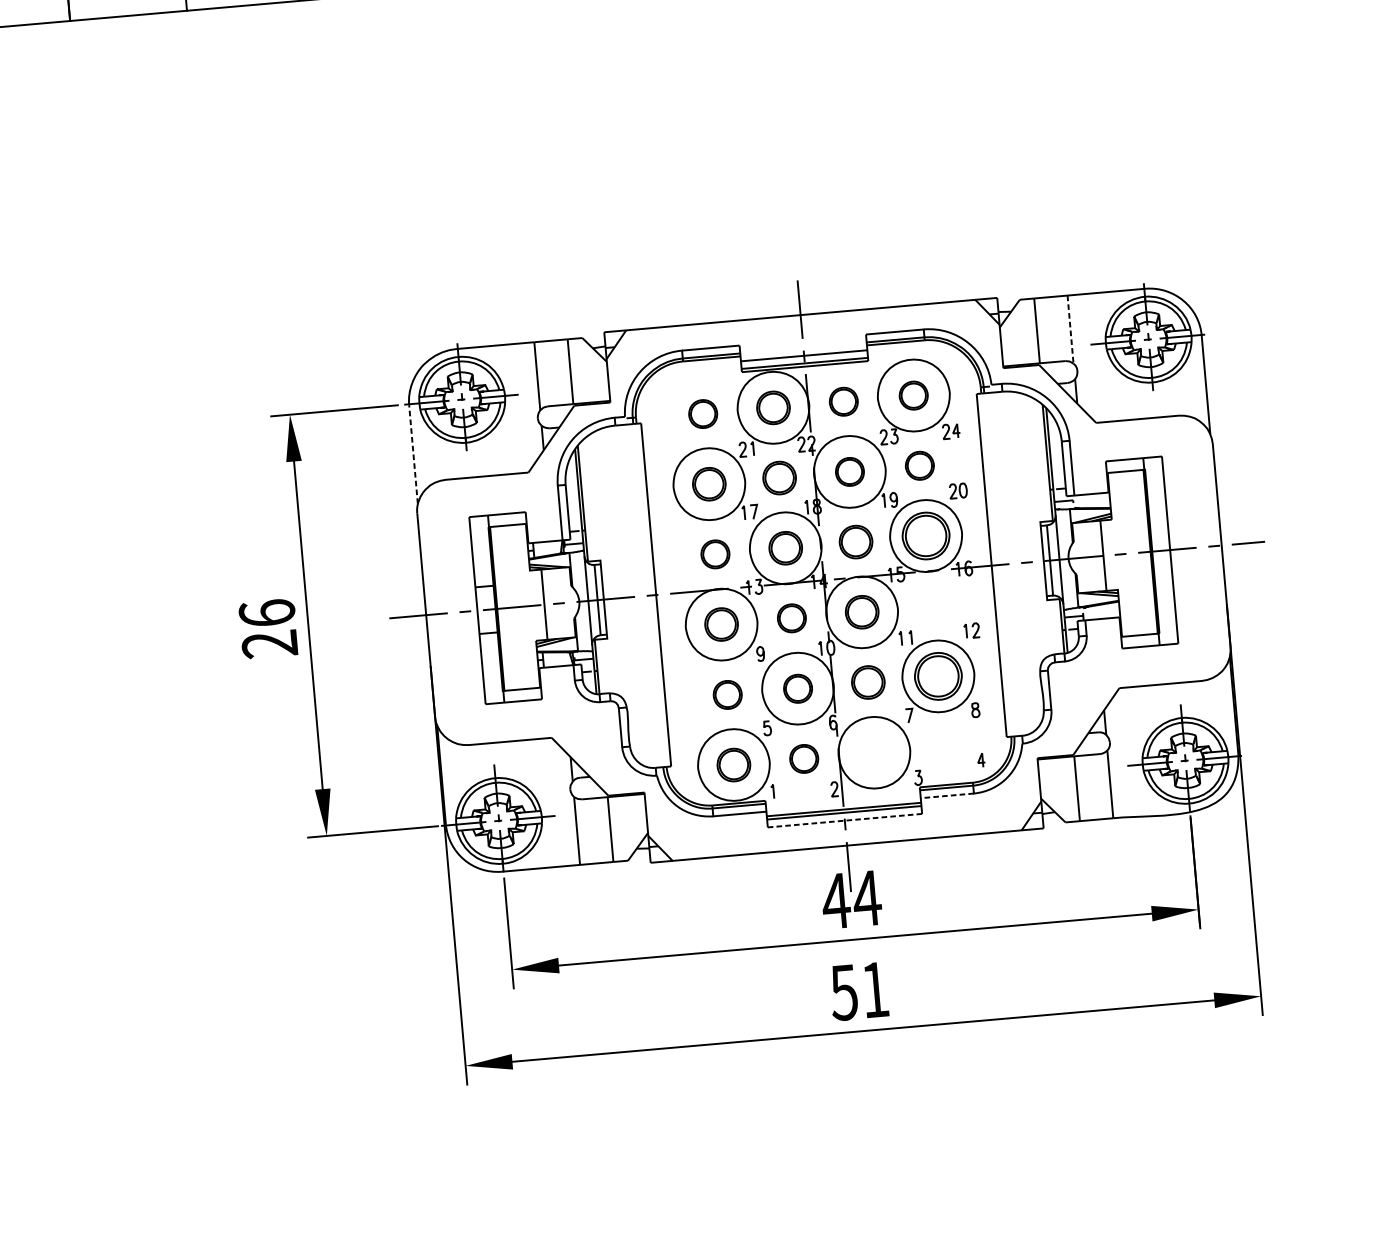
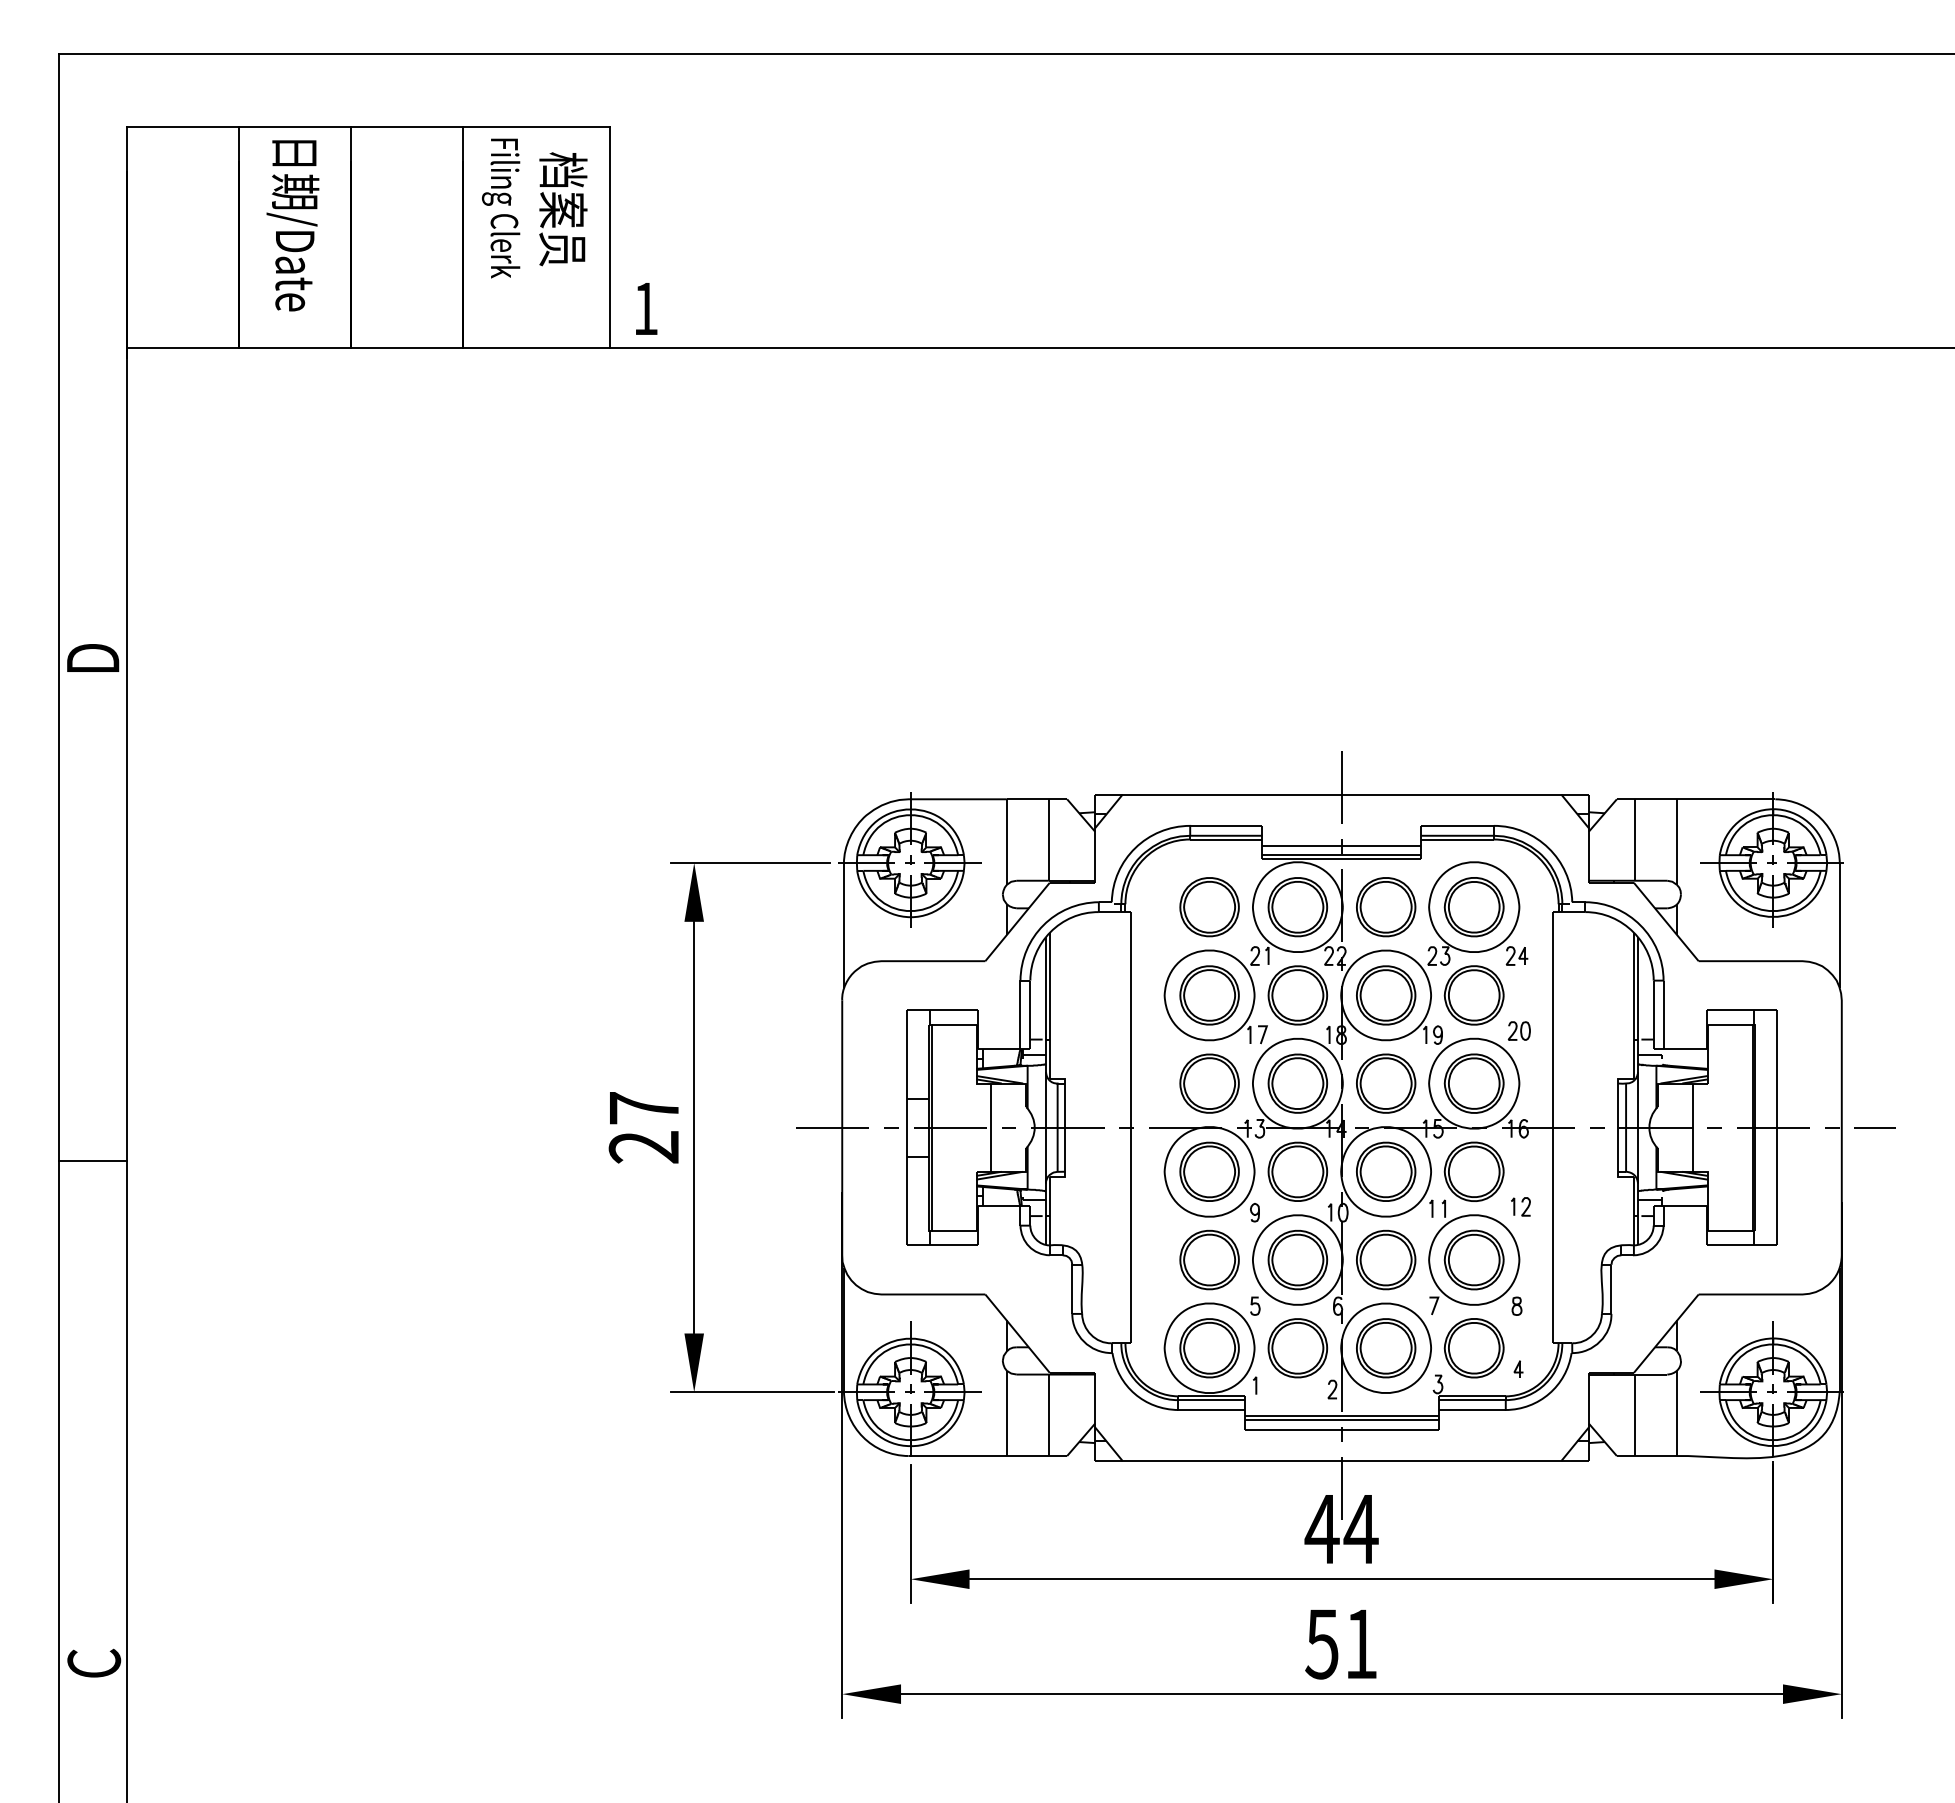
line: (1070, 329) -> (1676, 842), dashed -> solid
part: (913, 395) -> (1473, 907), size x1.67
part: (844, 401) -> (1386, 907), size x1.67
part: (773, 408) -> (1297, 907), size x1.43
part: (703, 414) -> (1209, 907), size x1.67
line: (413, 454) -> (843, 926), dashed -> solid
part: (919, 465) -> (1473, 995), size x1.67
part: (850, 471) -> (1386, 995), size x1.67
part: (779, 478) -> (1297, 995), size x1.43
part: (709, 484) -> (1209, 995), size x1.43
part: (856, 541) -> (1386, 1083), size x1.43
part: (785, 548) -> (1297, 1083), size x1.43
part: (715, 554) -> (1209, 1083), size x1.67
part: (931, 605) -> (1473, 1171), added
text: (266, 612) -> (643, 1107), 26 -> 27
part: (862, 612) -> (1386, 1171), size x1.43
part: (791, 618) -> (1297, 1171), size x1.67
part: (721, 624) -> (1209, 1171), size x1.43
part: (868, 682) -> (1386, 1259), size x1.43
part: (797, 689) -> (1297, 1260), size x1.67
part: (727, 695) -> (1209, 1260), size x1.67
part: (943, 746) -> (1473, 1348), added
part: (874, 752) -> (1386, 1348), added
part: (803, 759) -> (1297, 1348), size x1.67
part: (733, 765) -> (1209, 1348), size x1.43
line: (946, 796) -> (1471, 1410), dashed -> solid
line: (845, 820) -> (1342, 1429), dashed -> solid

